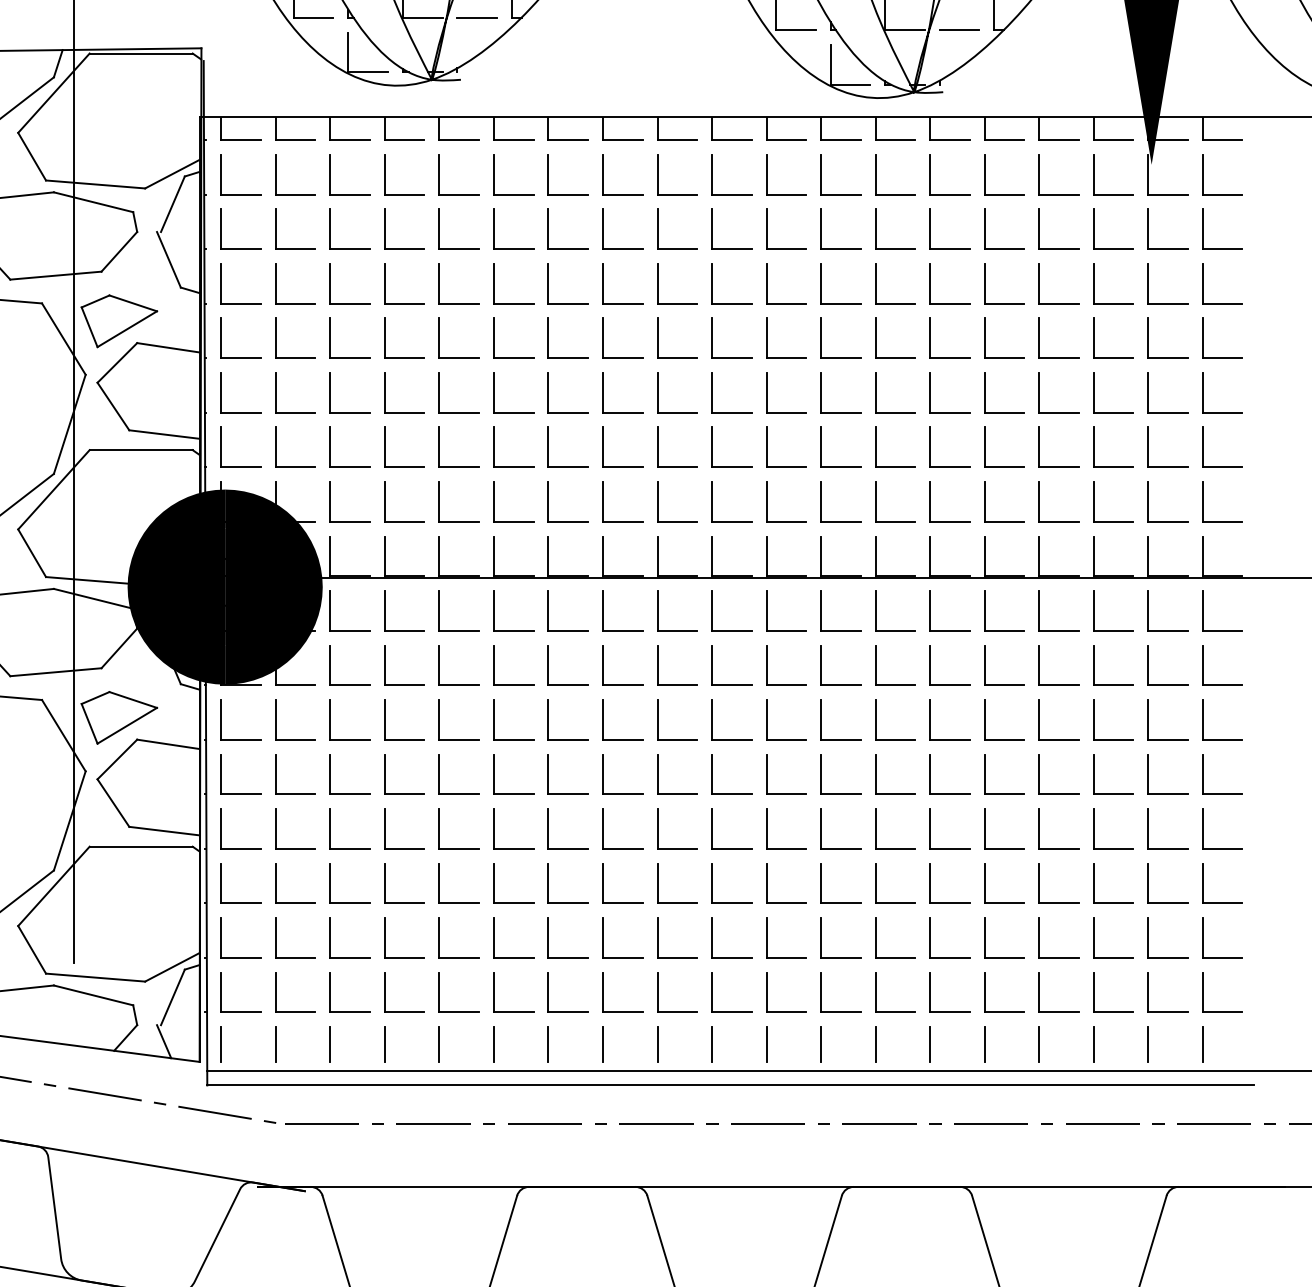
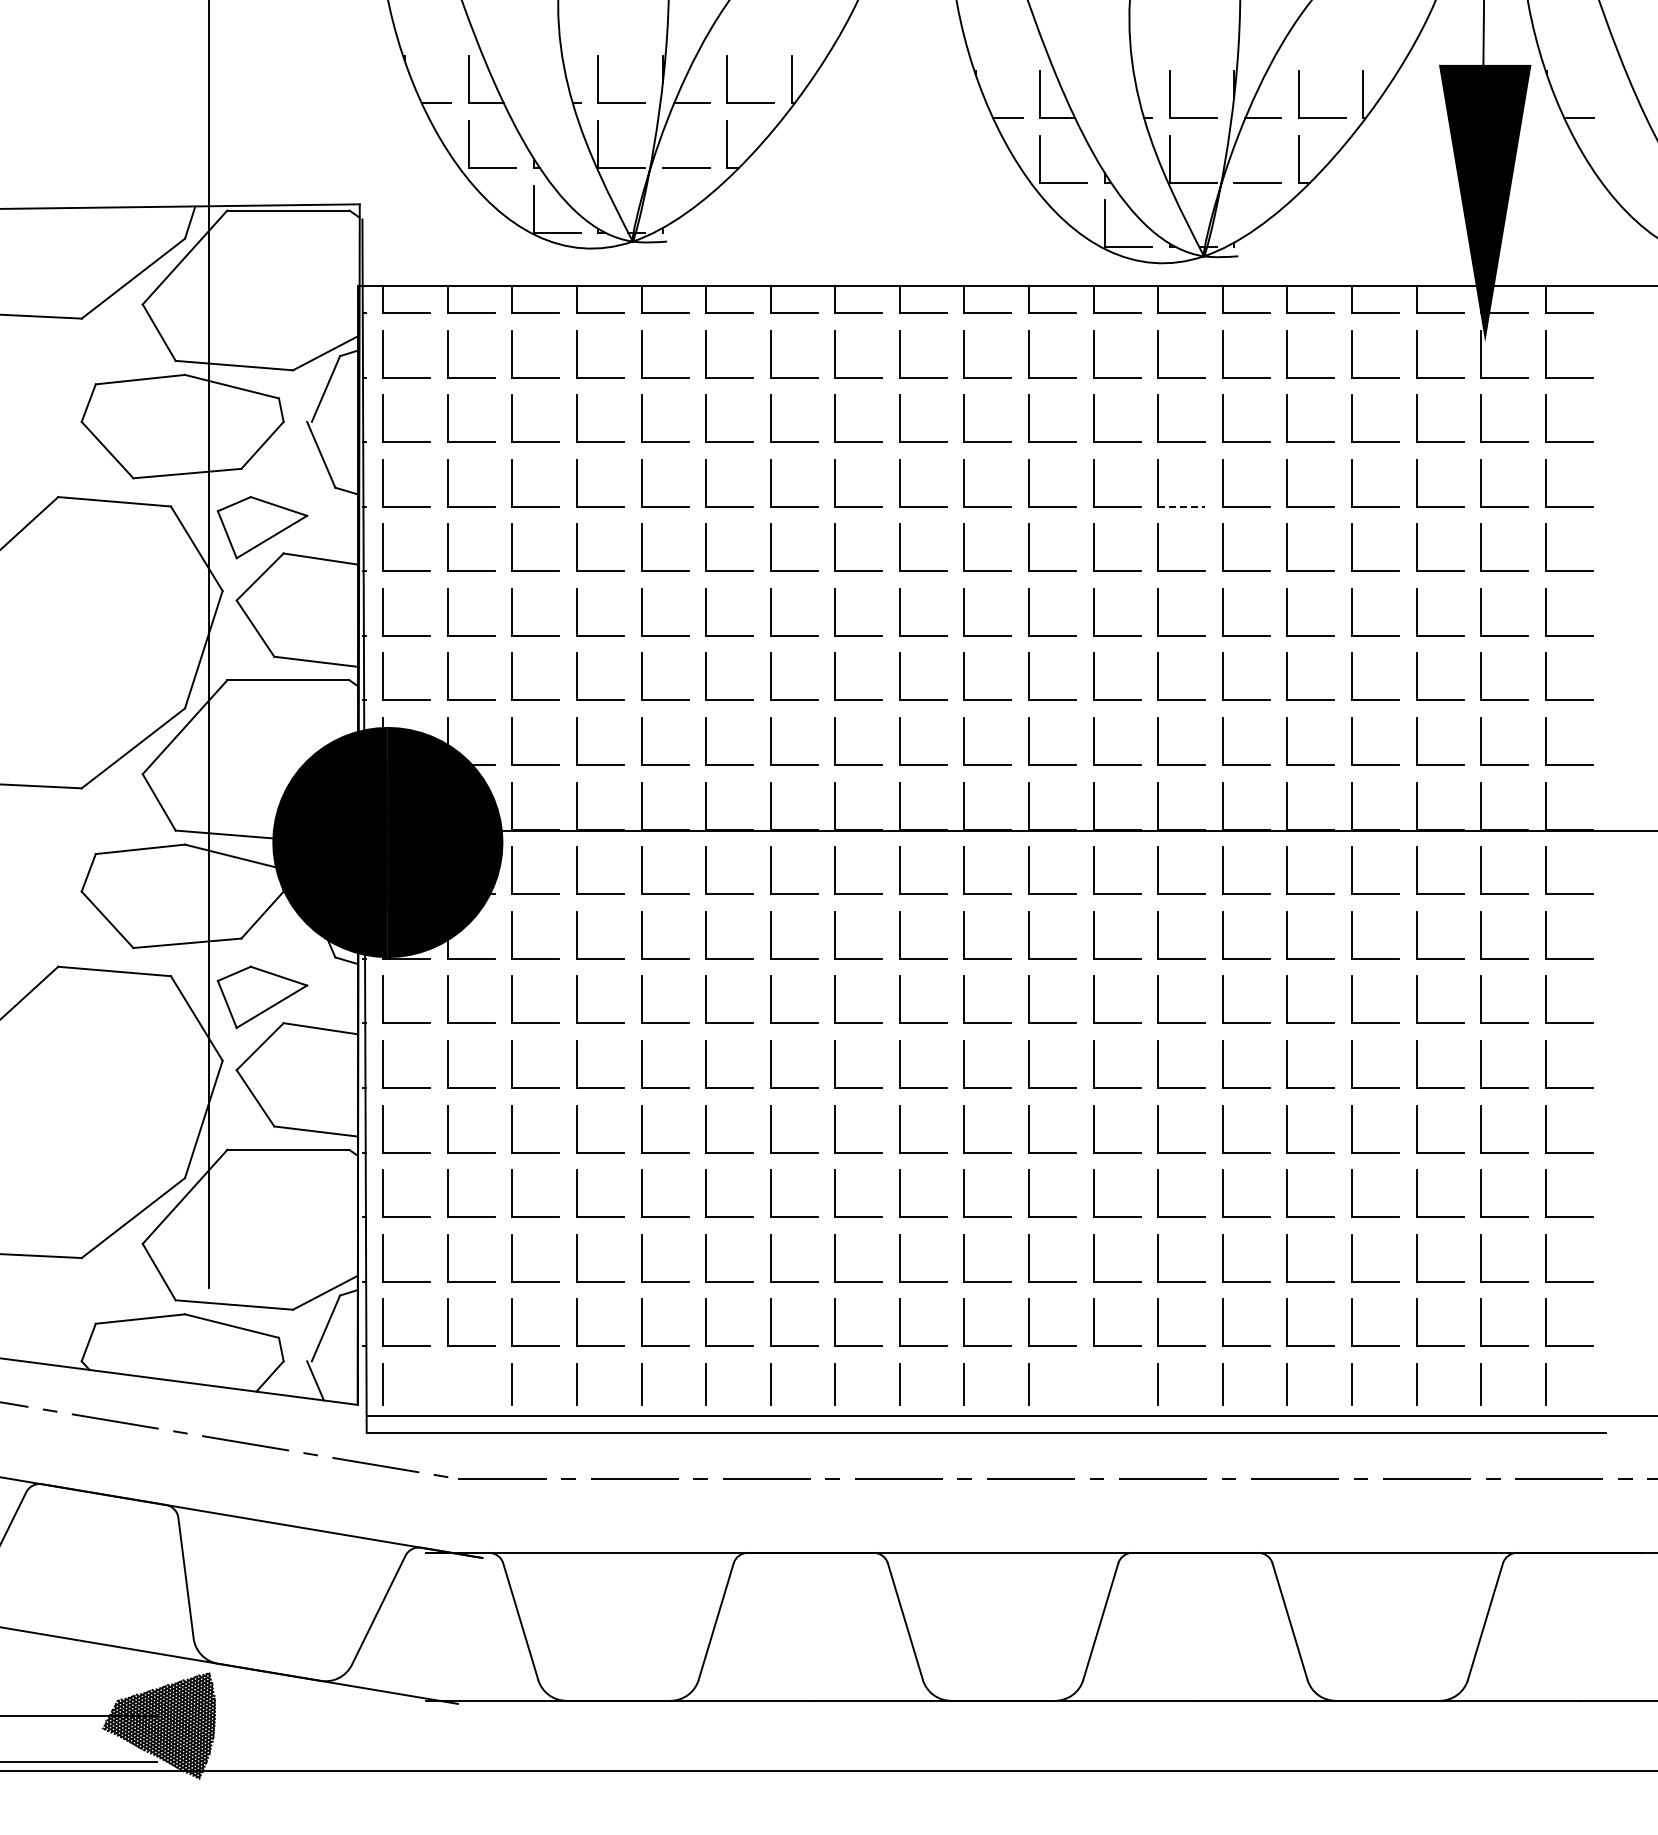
line: (896, 303) -> (1182, 506), solid -> dashed
line: (275, 1043) -> (447, 1383), removed
line: (820, 1043) -> (1093, 1383), removed

